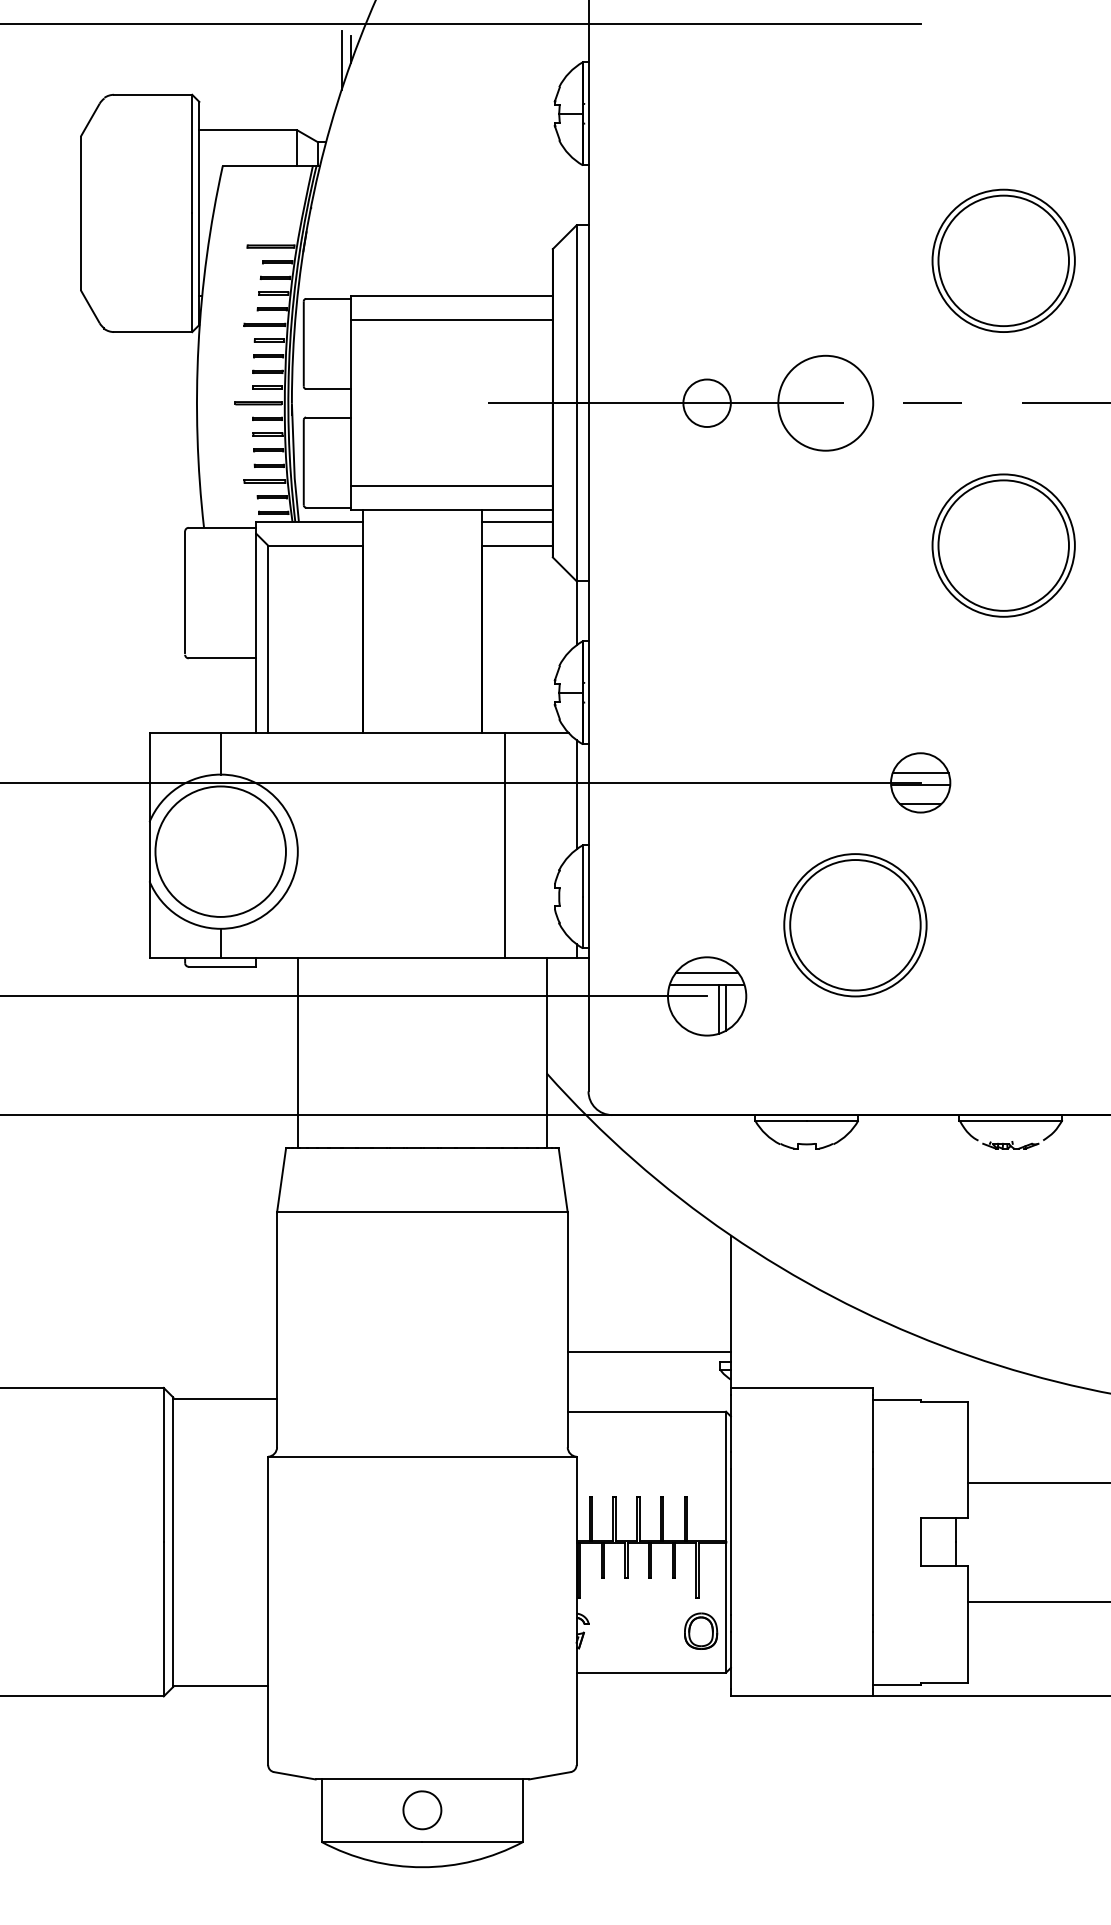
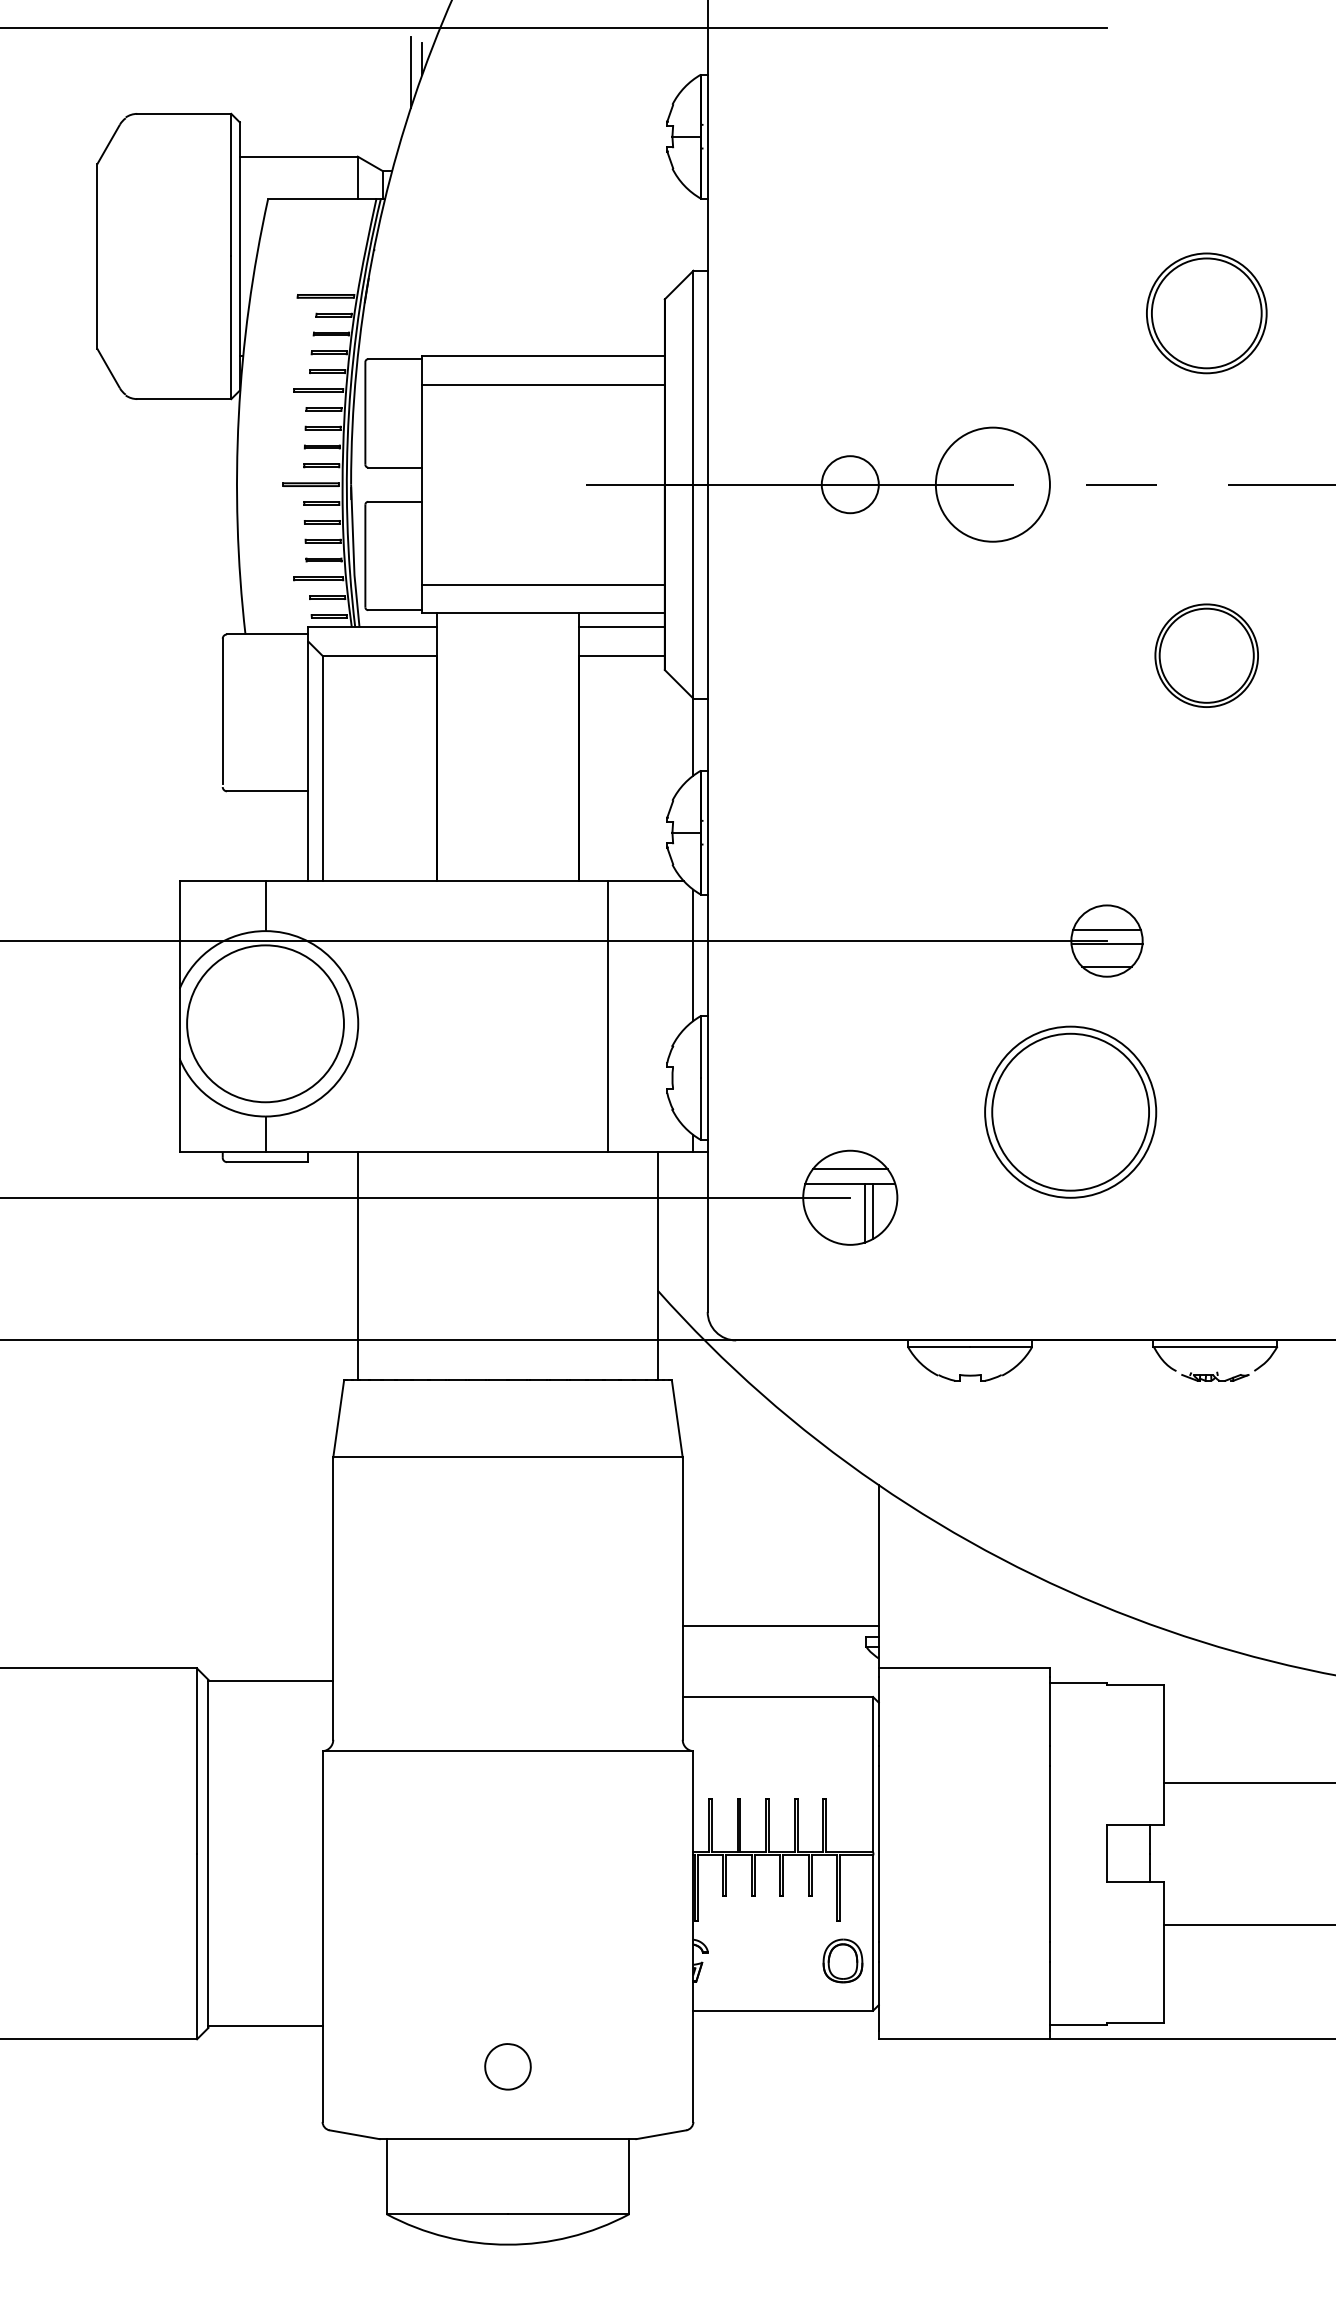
part: (1003, 260) -> (1206, 313), size x0.7
part: (1003, 545) -> (1206, 655), size x0.6
part: (855, 925) -> (1070, 1112), moved
part: (422, 1810) -> (508, 2067), moved

